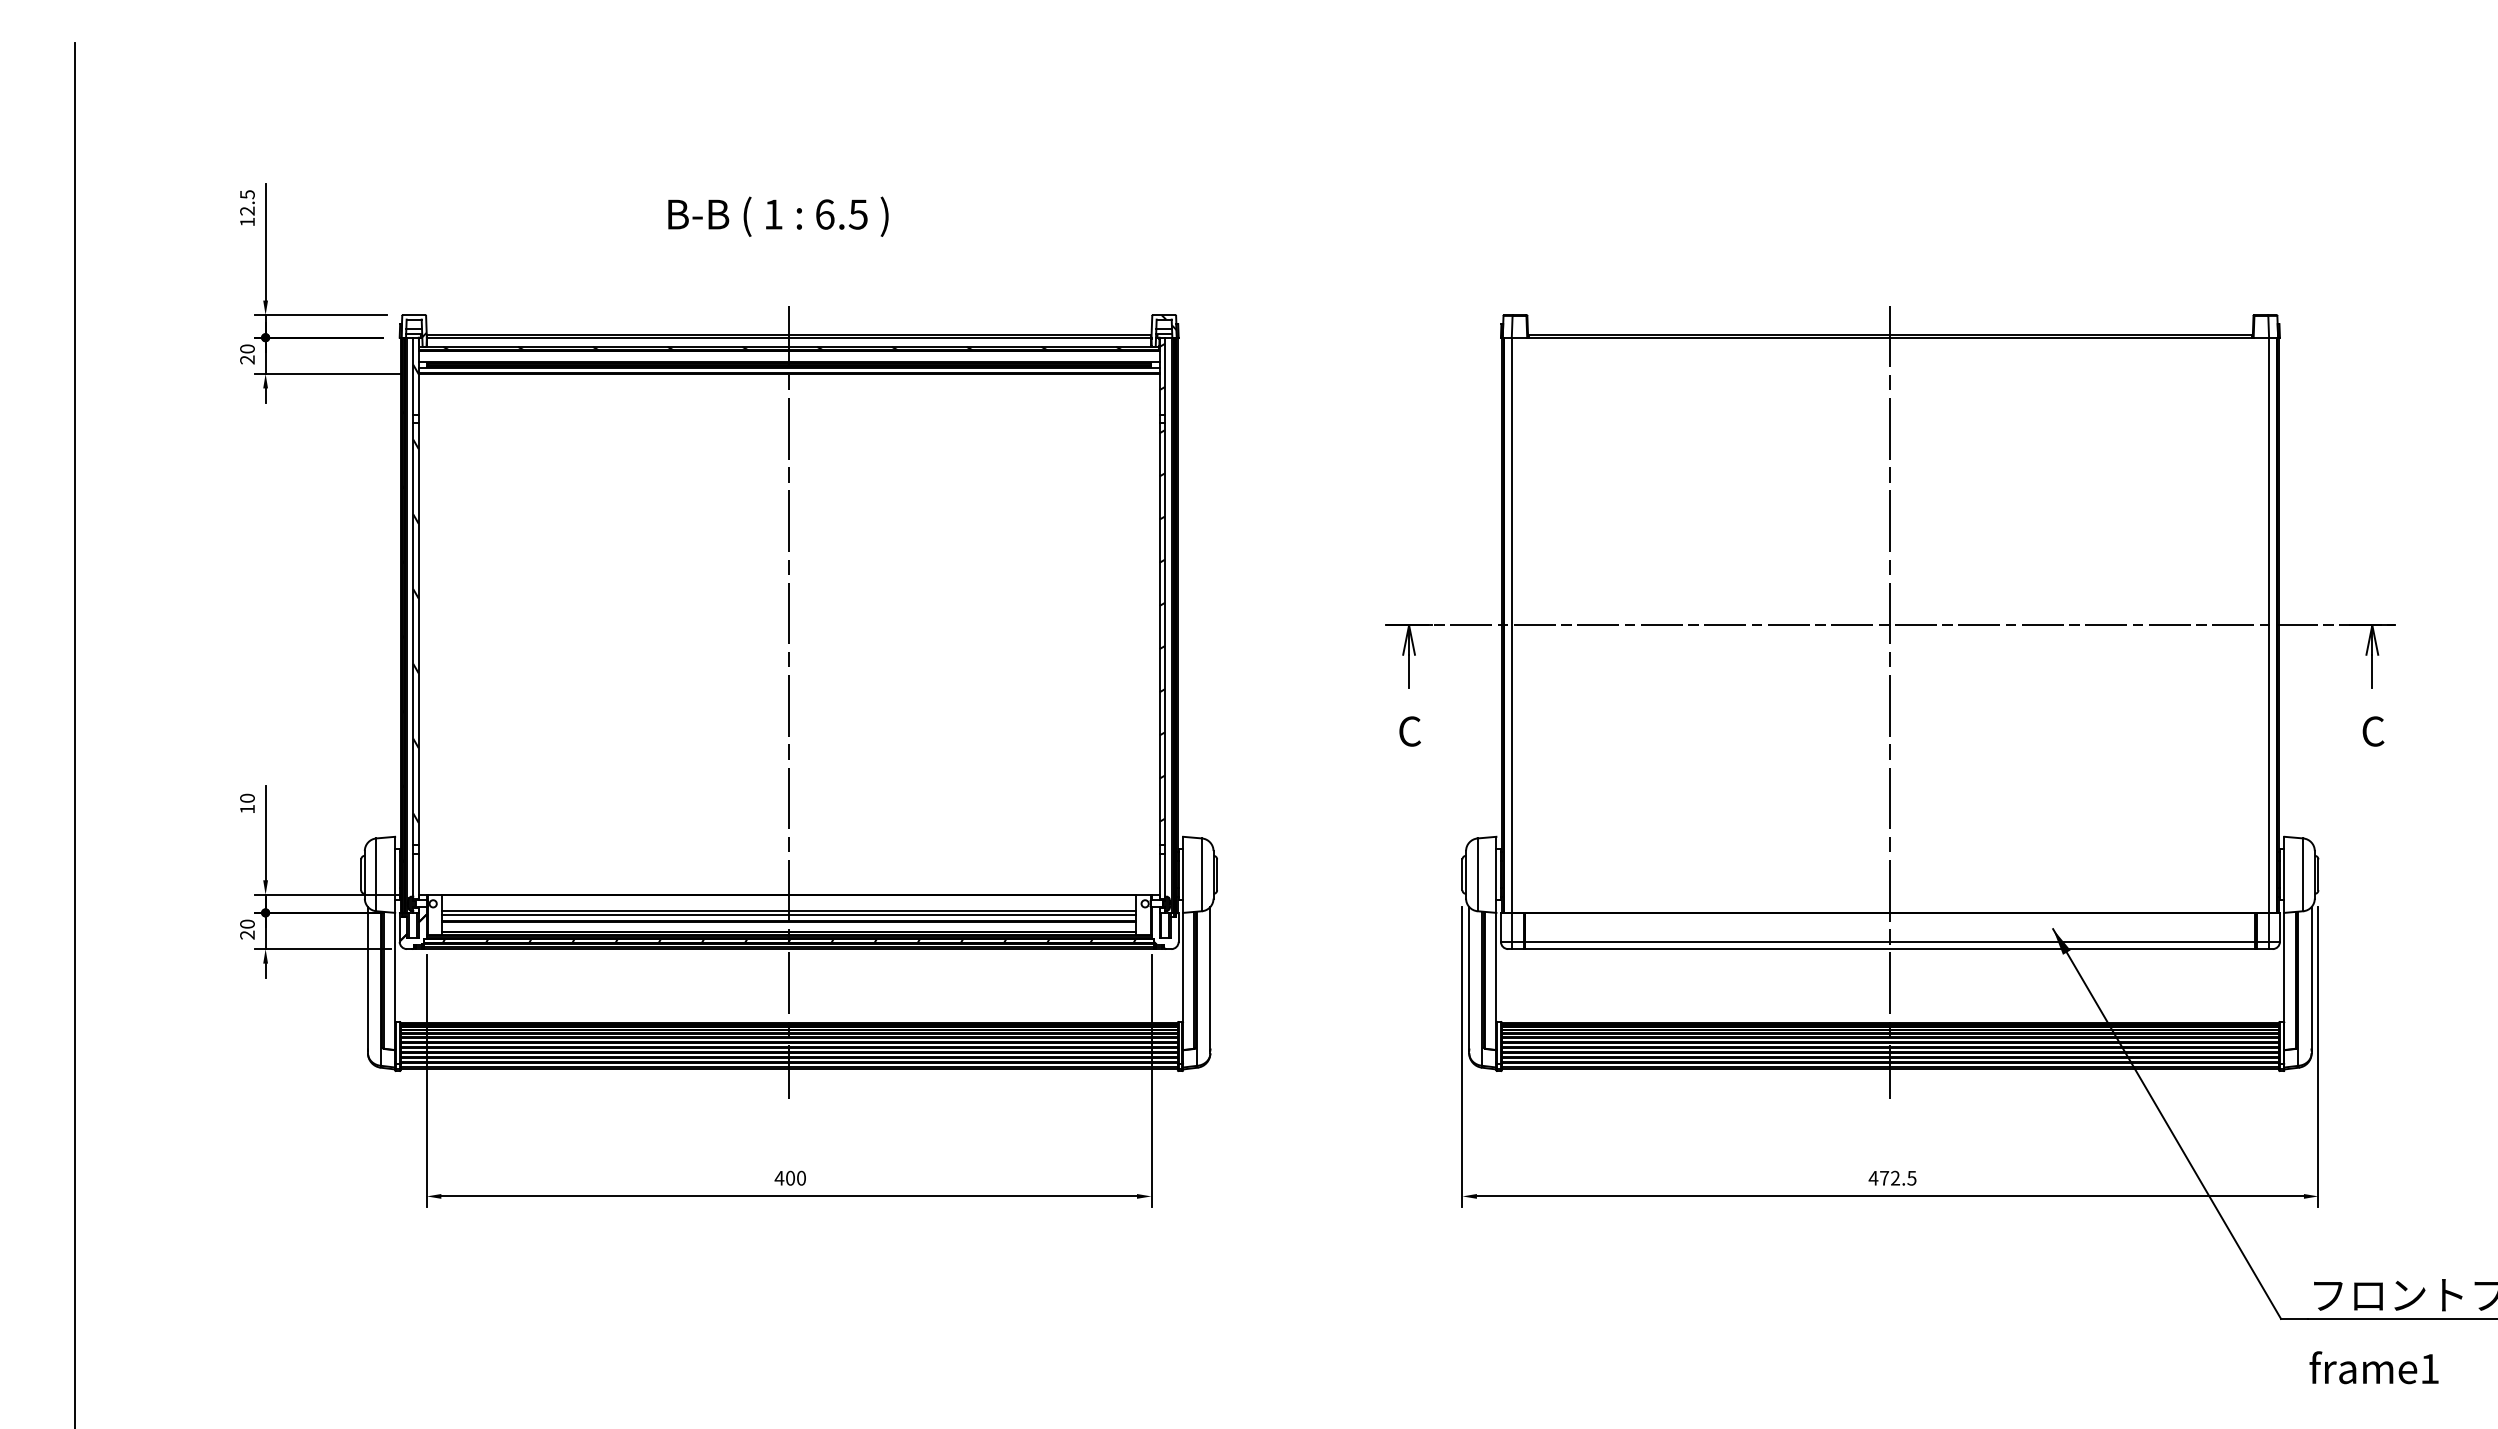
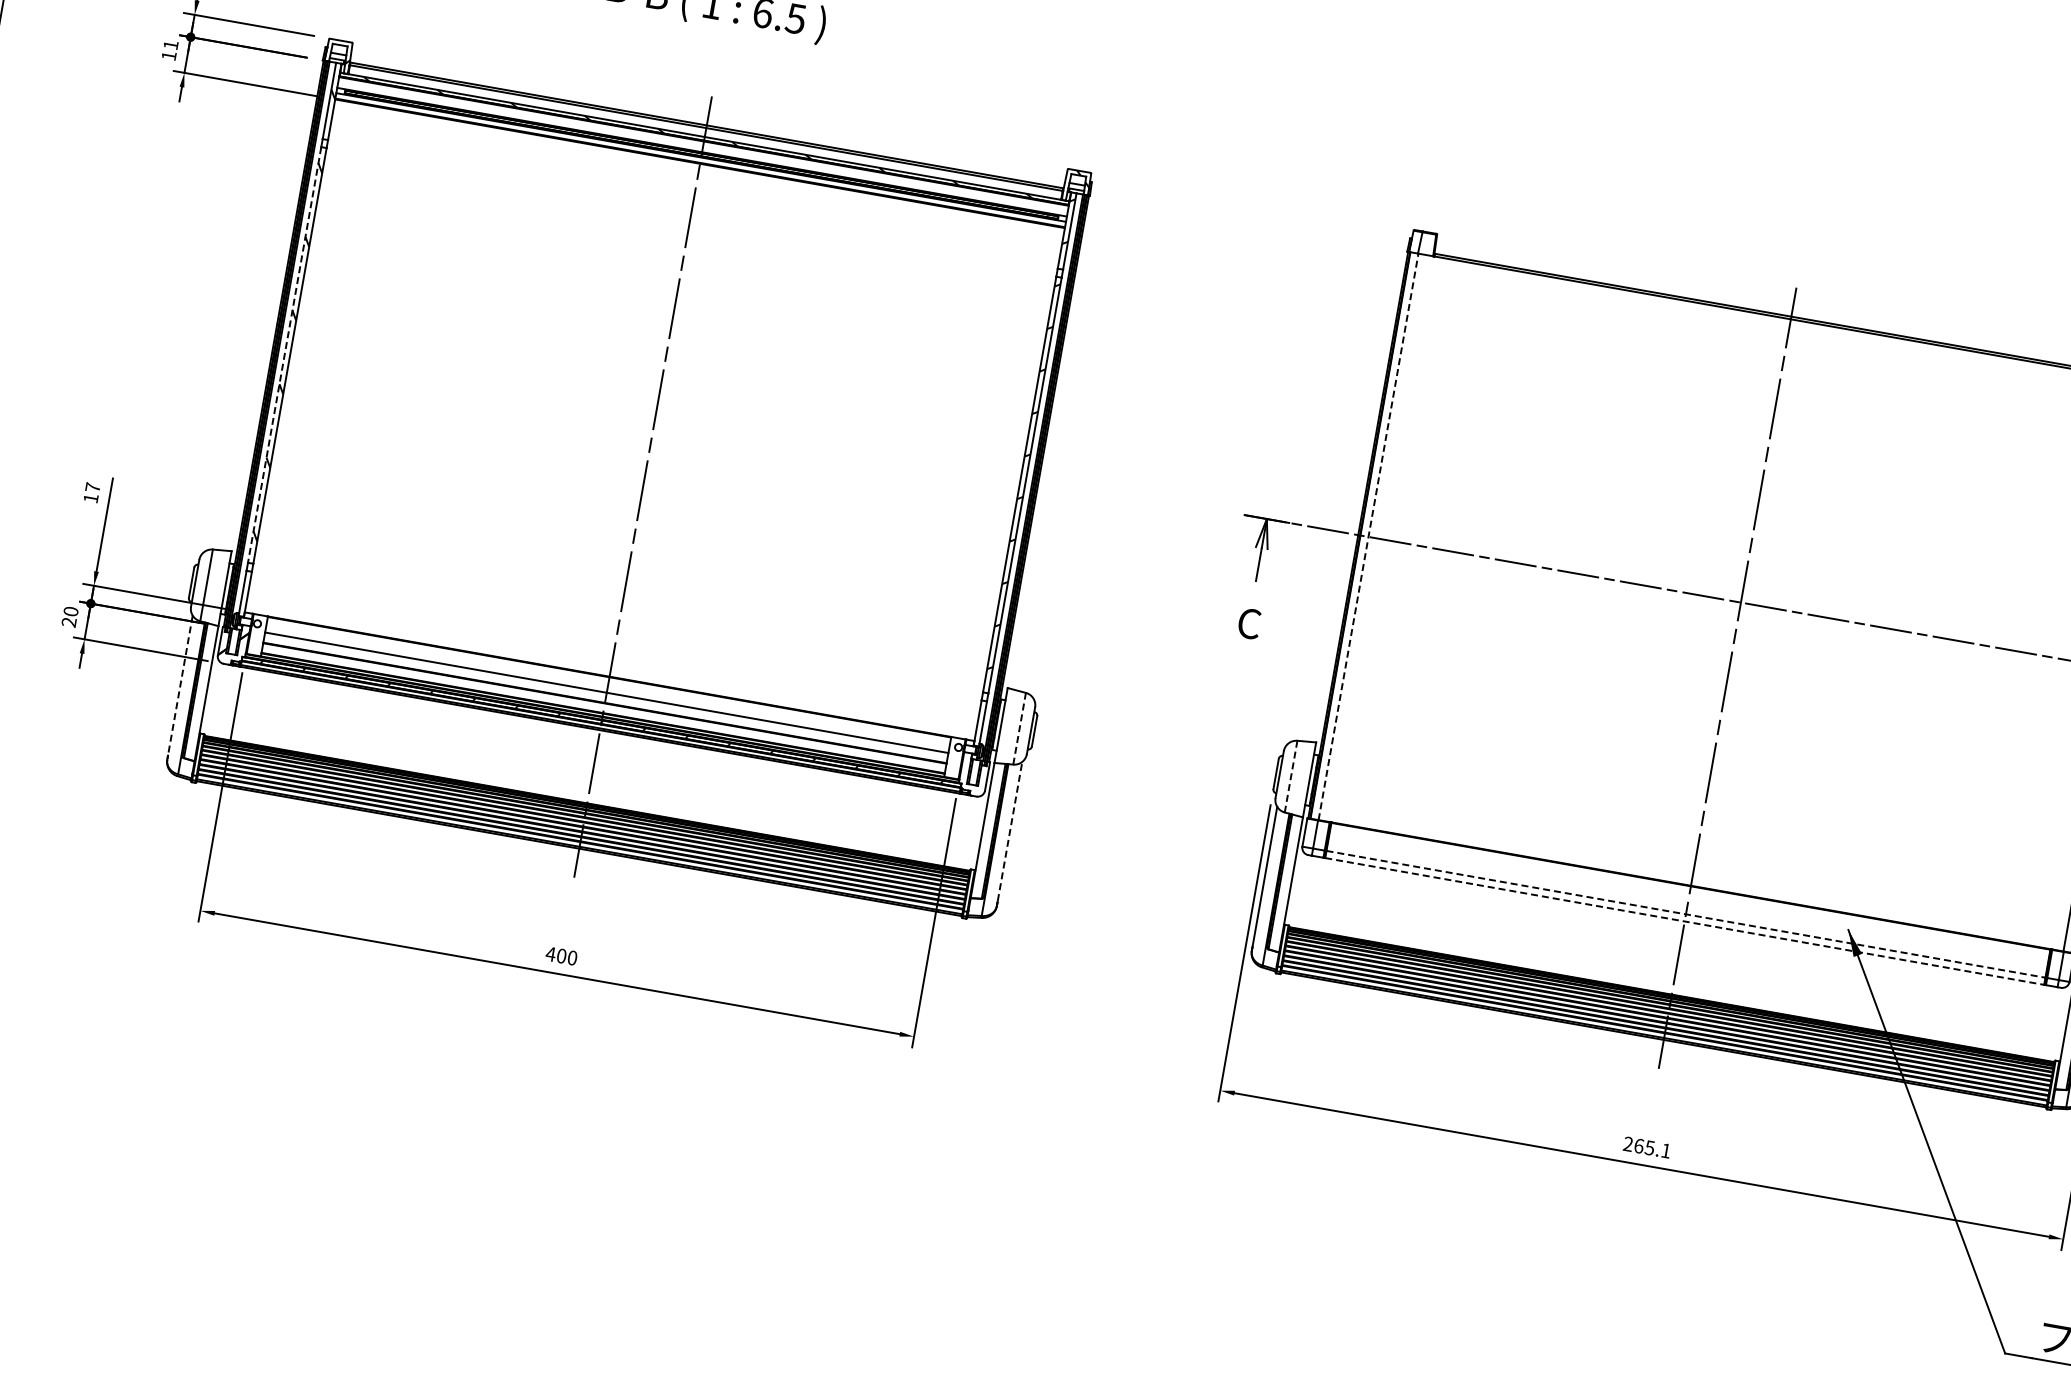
text: (247, 354) -> (169, 50), 20 -> 11
line: (1512, 625) -> (1368, 537), solid -> dashed
line: (413, 634) -> (284, 355), solid -> dashed
text: (247, 797) -> (93, 486), 10 -> 17
line: (1201, 874) -> (1019, 728), solid -> dashed
line: (1477, 875) -> (1290, 777), solid -> dashed
line: (789, 914) -> (606, 696), removed
line: (1890, 941) -> (1686, 913), solid -> dashed
line: (1890, 949) -> (1684, 921), solid -> dashed
line: (367, 977) -> (179, 684), solid -> dashed
line: (1210, 977) -> (1010, 831), solid -> dashed
text: (1892, 1177) -> (1647, 1146), 472.5 -> 265.1

